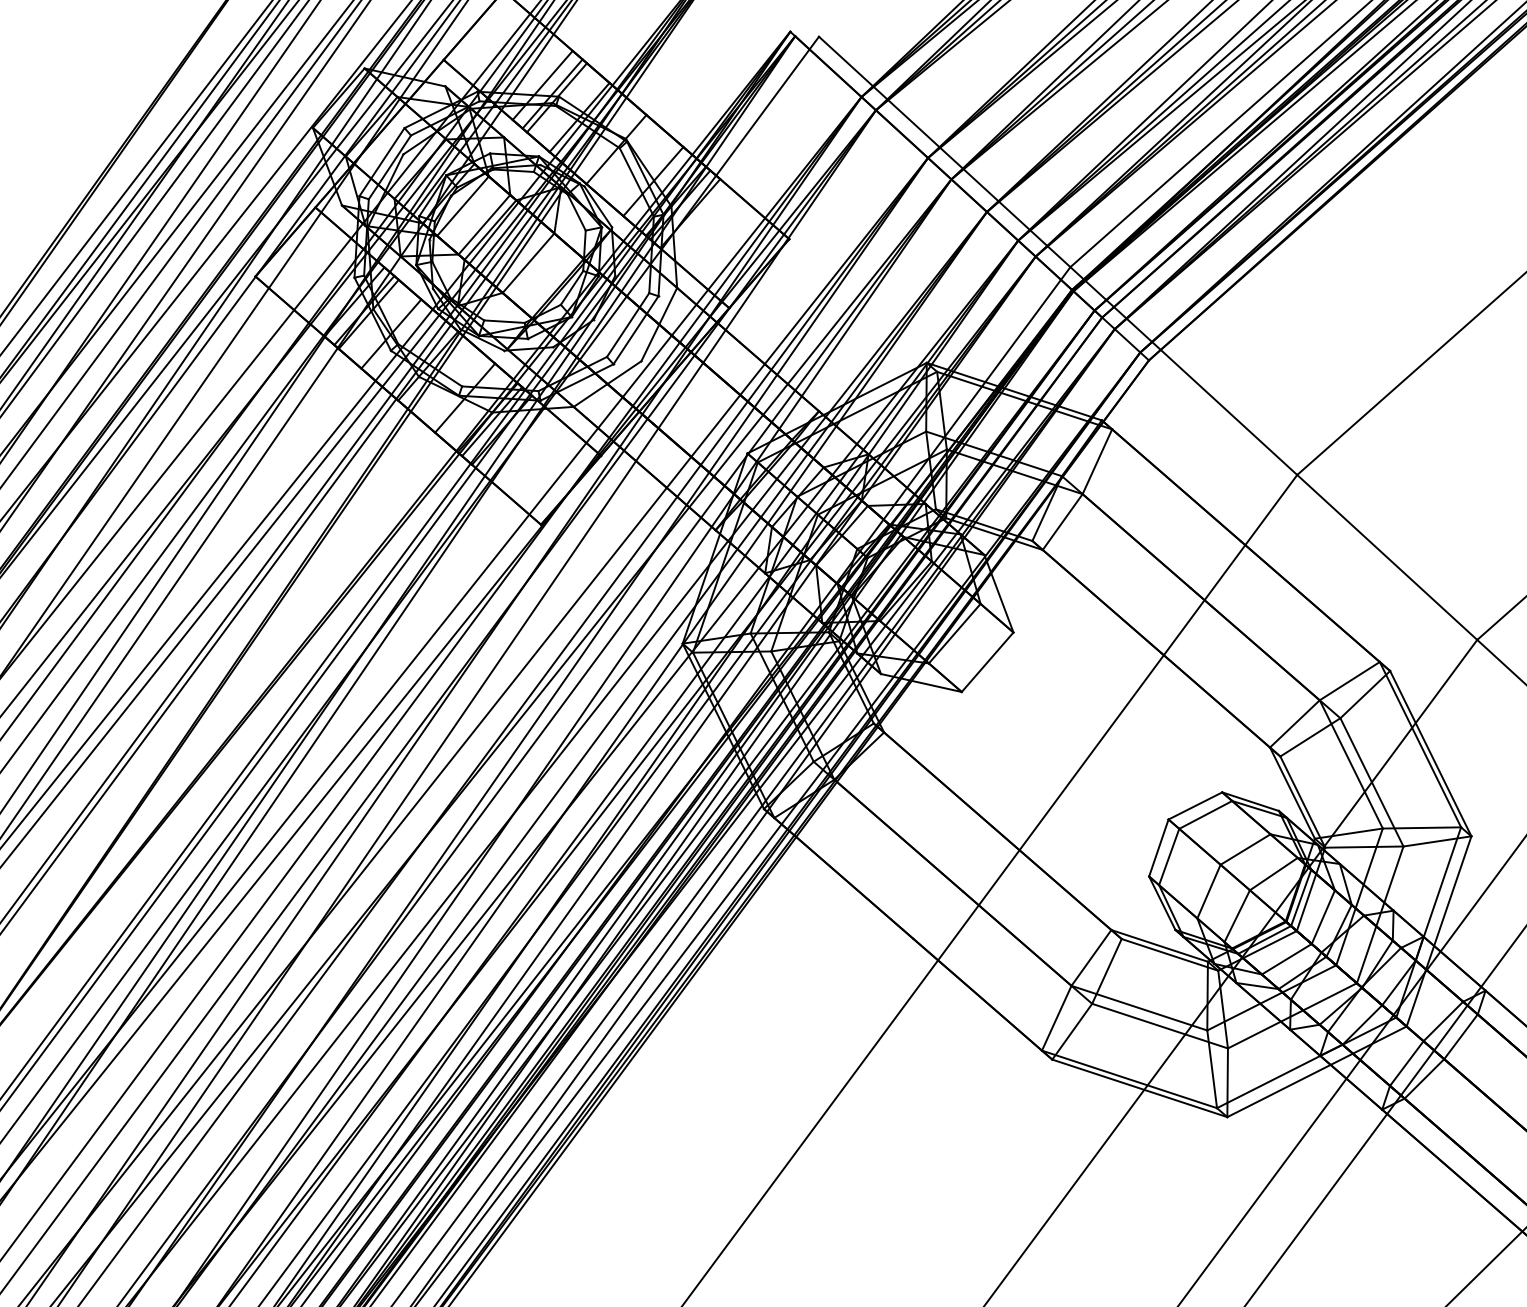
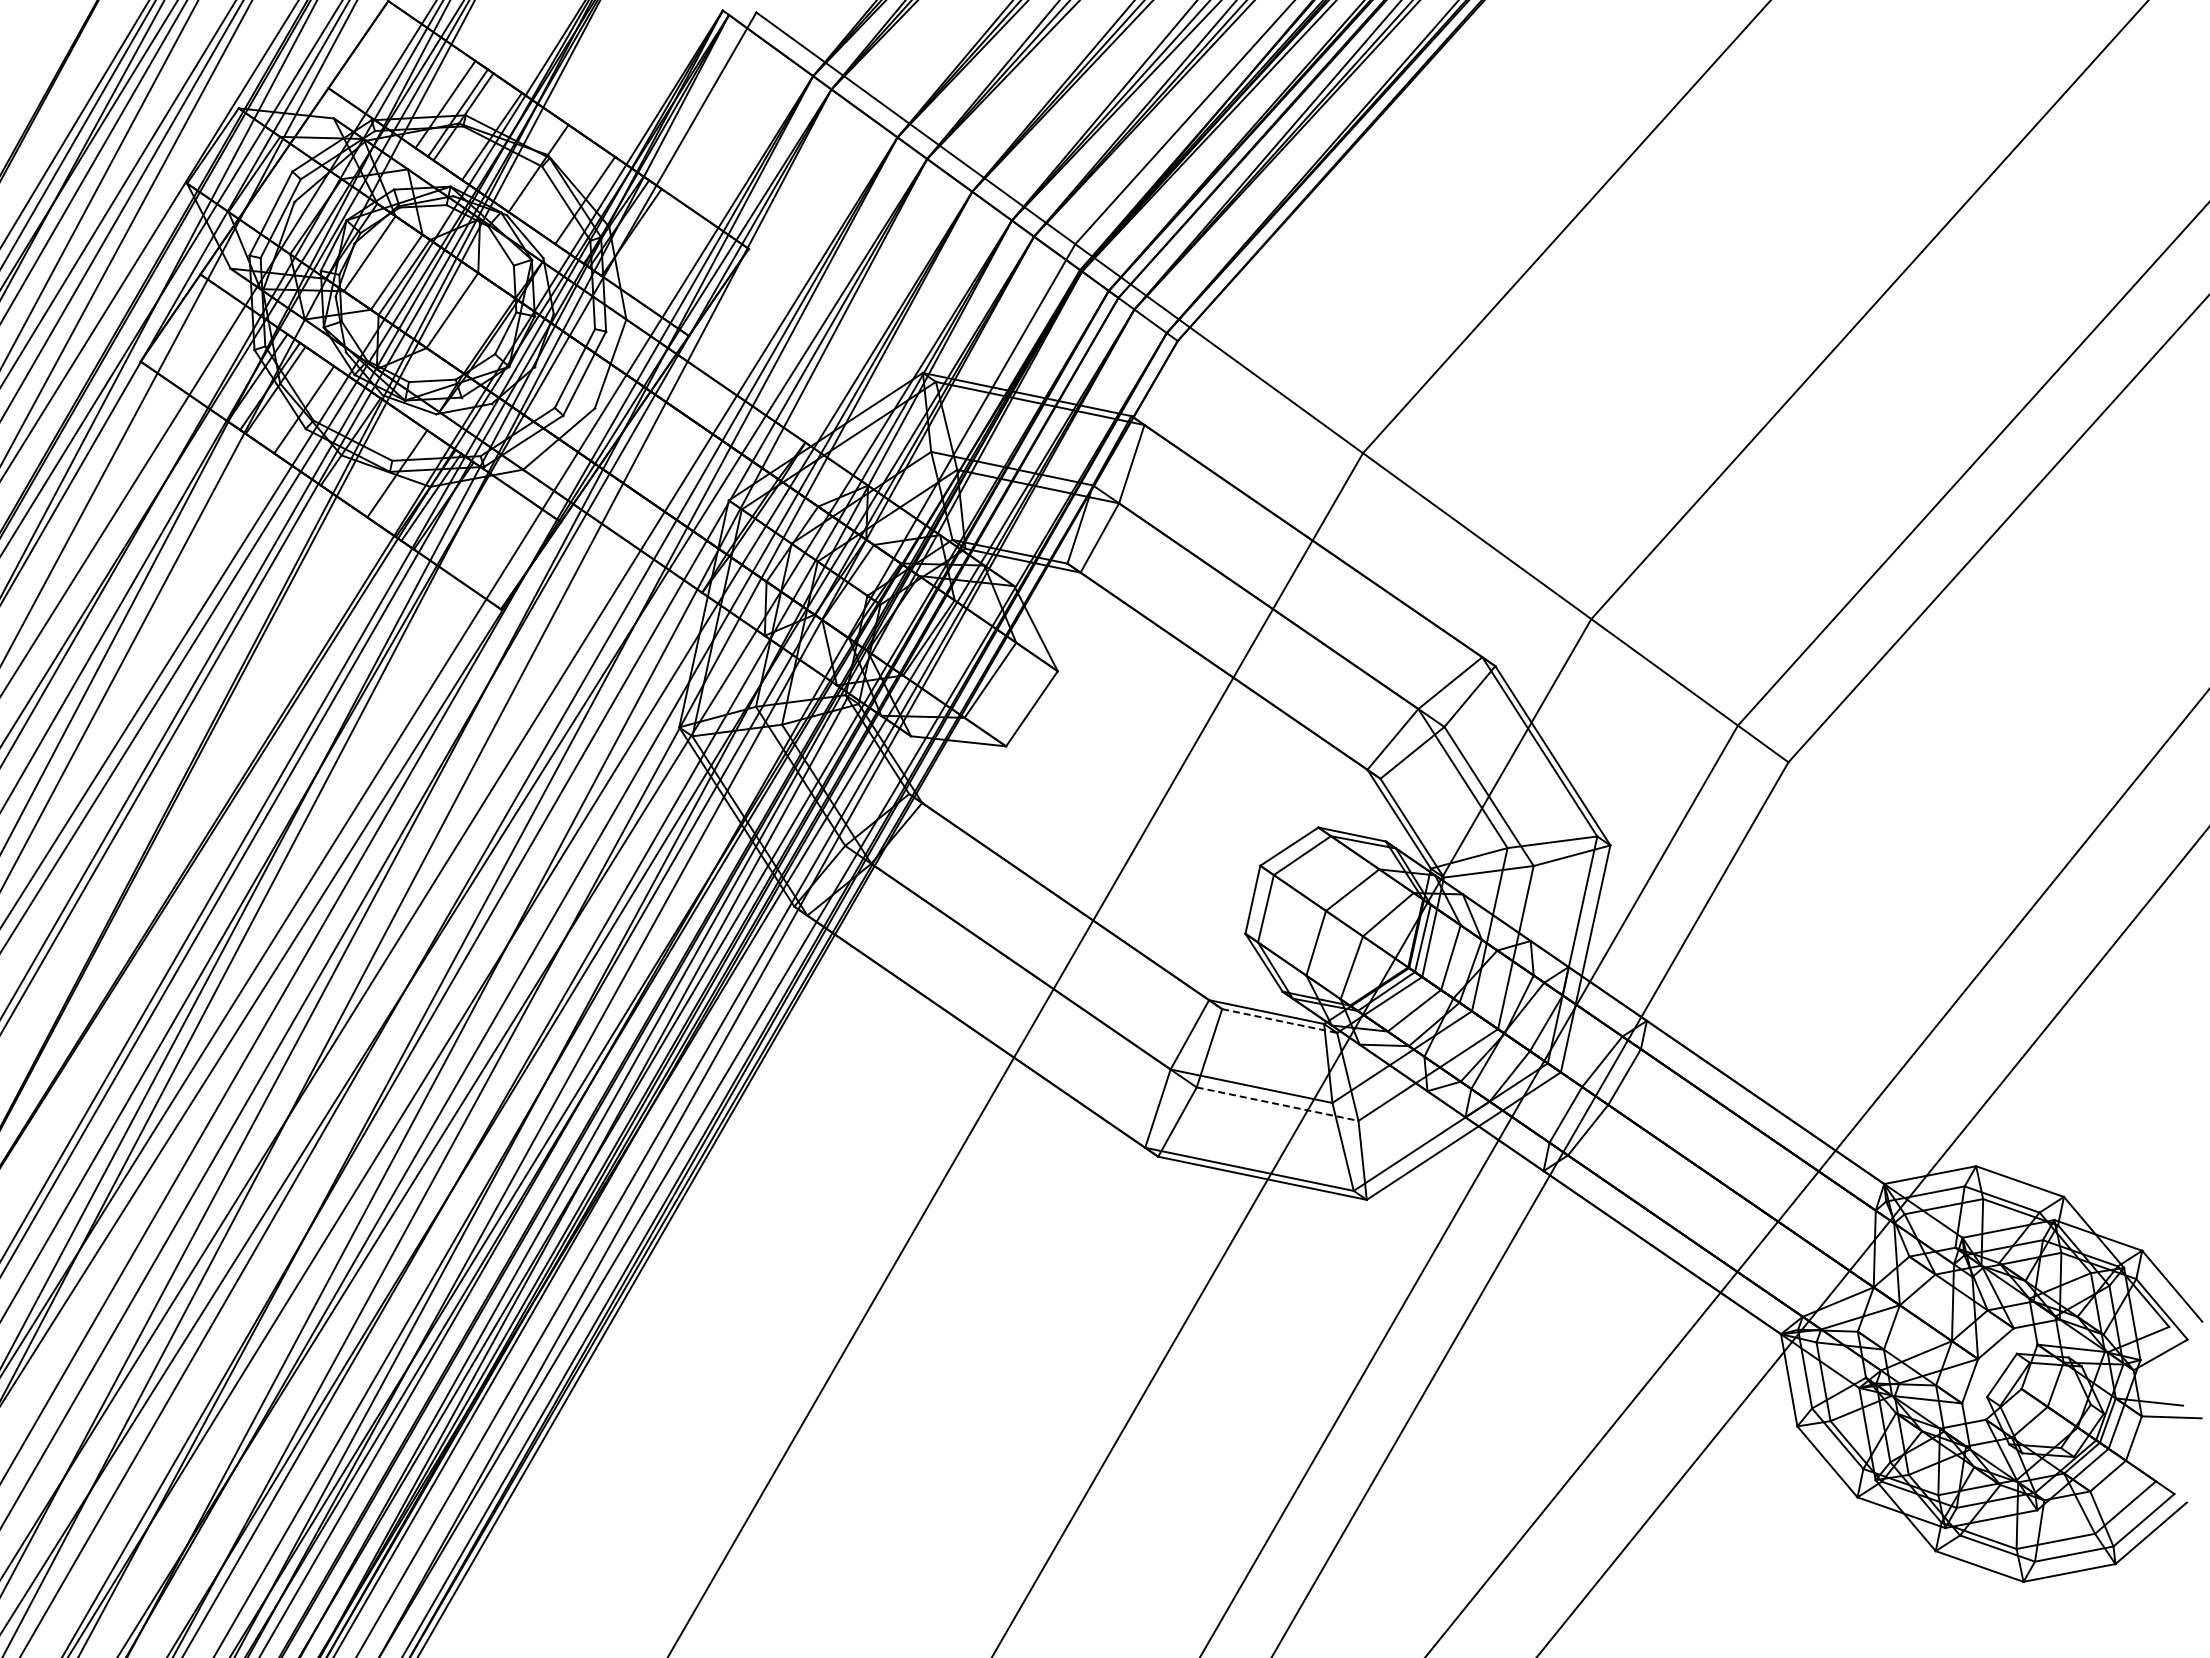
line: (1169, 955) -> (1279, 1021), solid -> dashed
line: (1159, 1026) -> (1277, 1104), solid -> dashed

